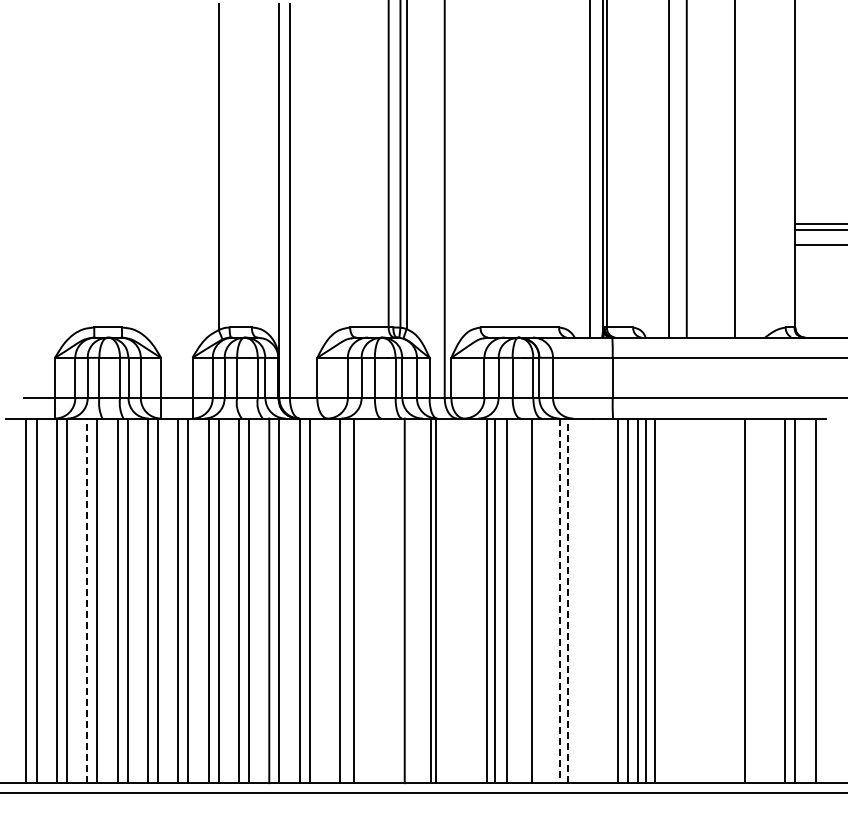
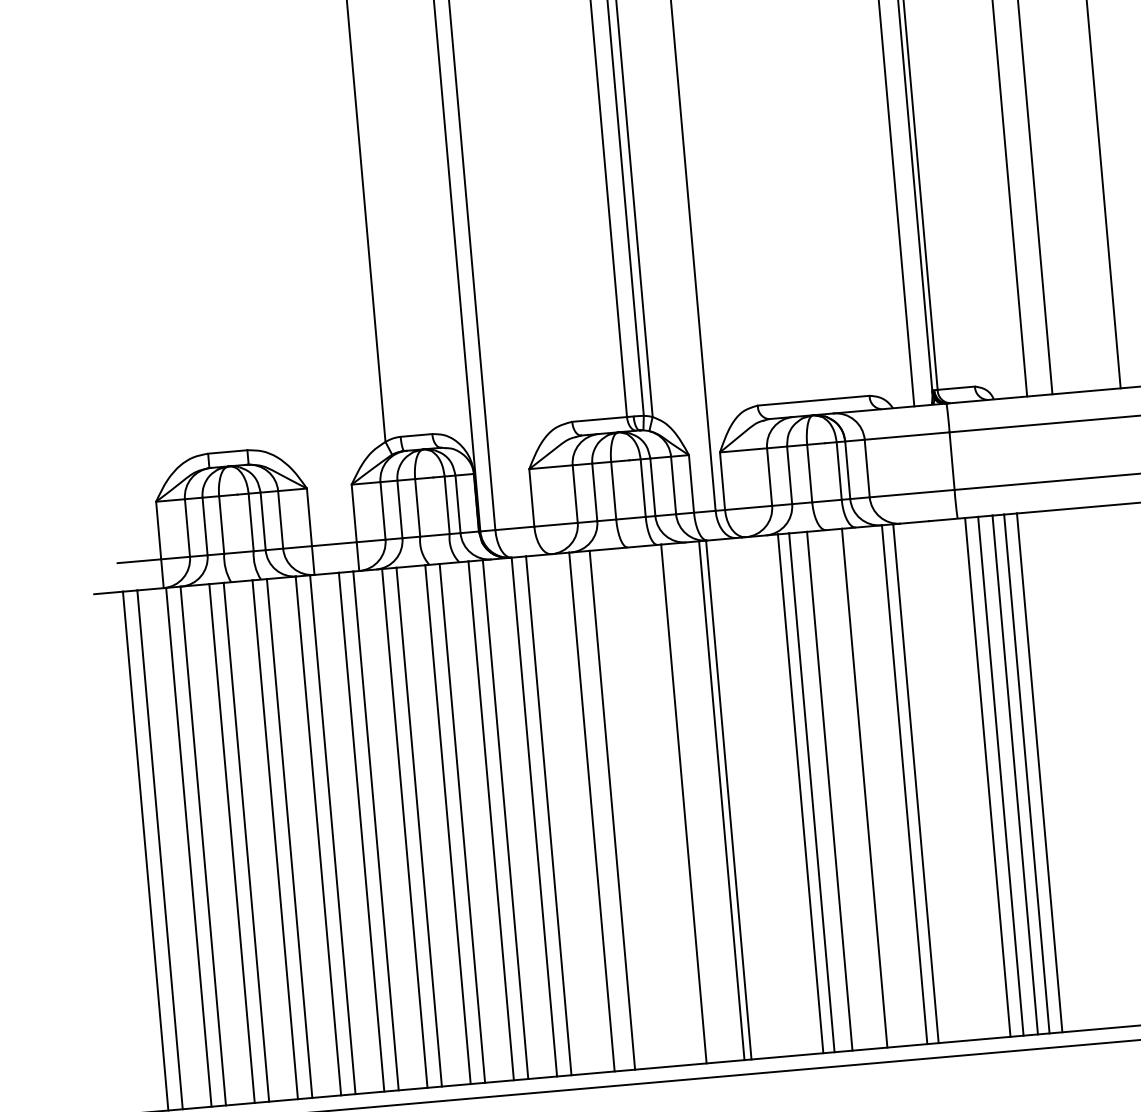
line: (87, 600) -> (232, 842), dashed -> solid
line: (567, 600) -> (915, 783), dashed -> solid
line: (559, 601) -> (904, 785), dashed -> solid

